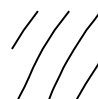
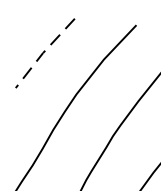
line: (23, 30) -> (42, 53), solid -> dashed

